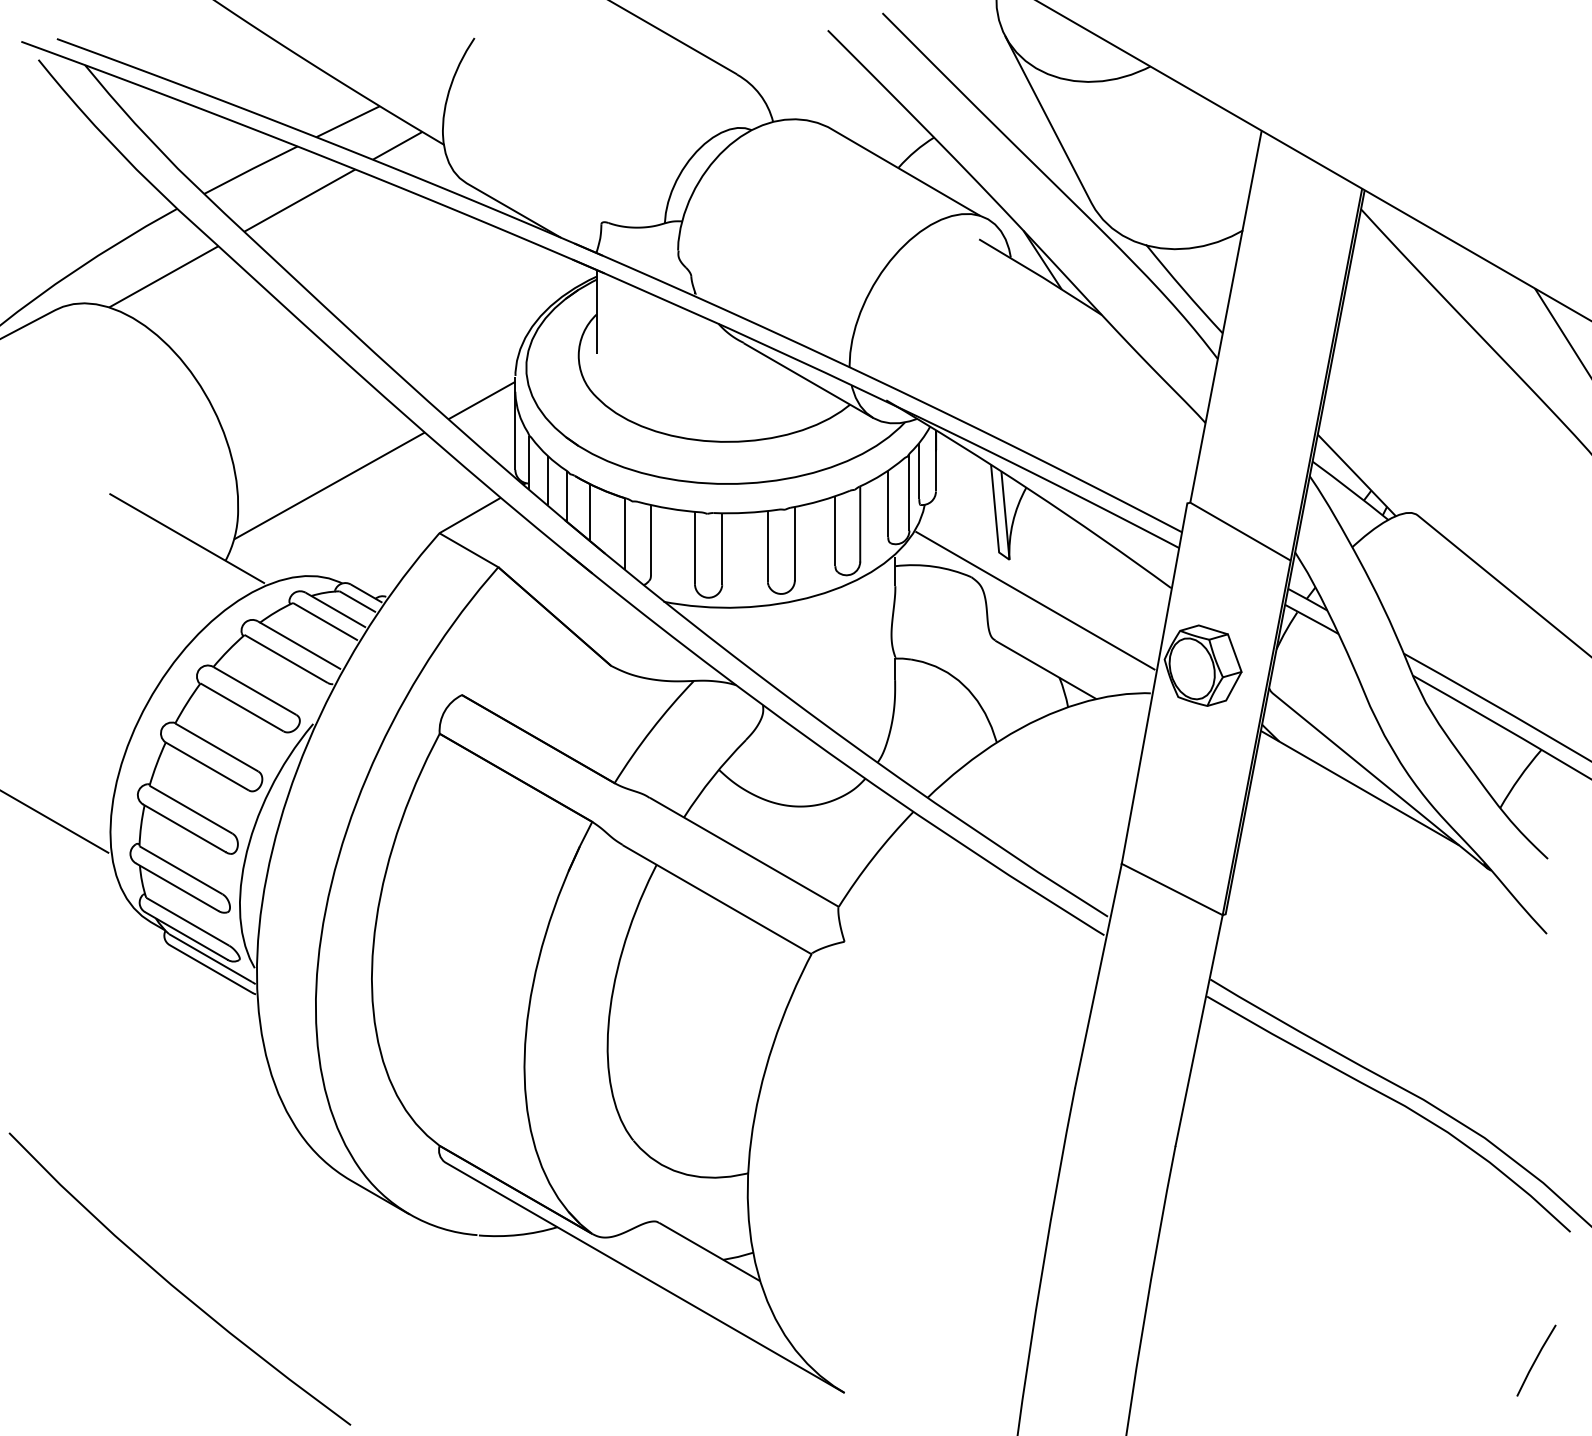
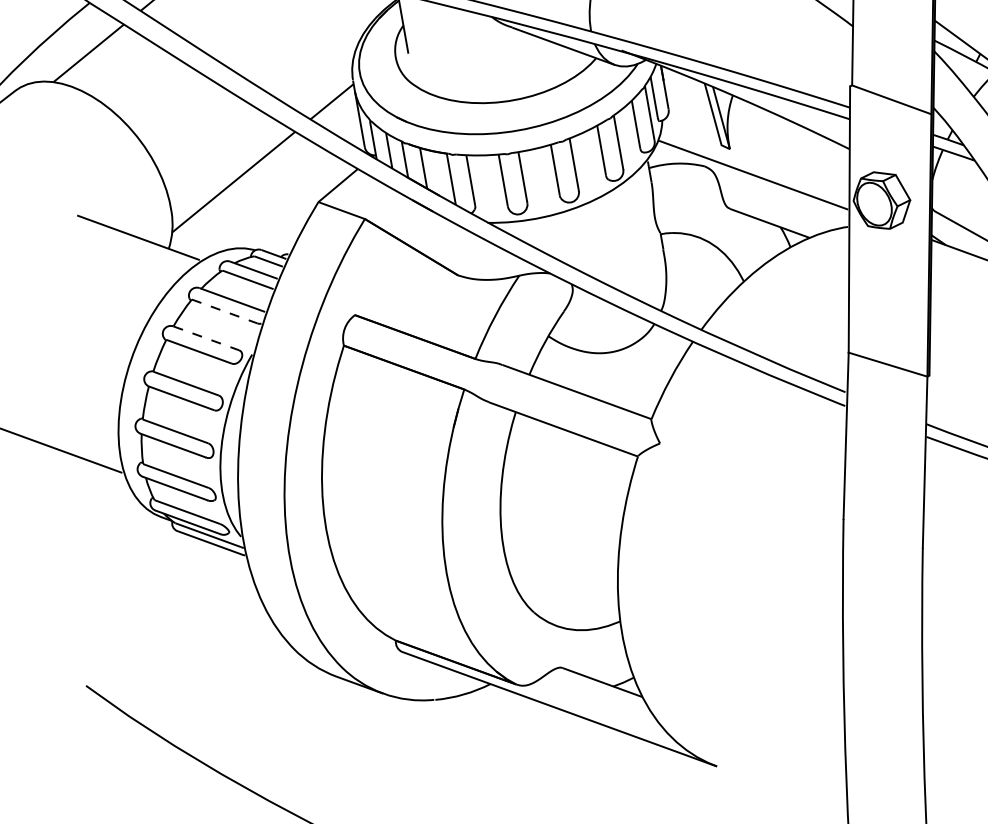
line: (286, 658) -> (224, 311), solid -> dashed
line: (254, 690) -> (205, 338), solid -> dashed

